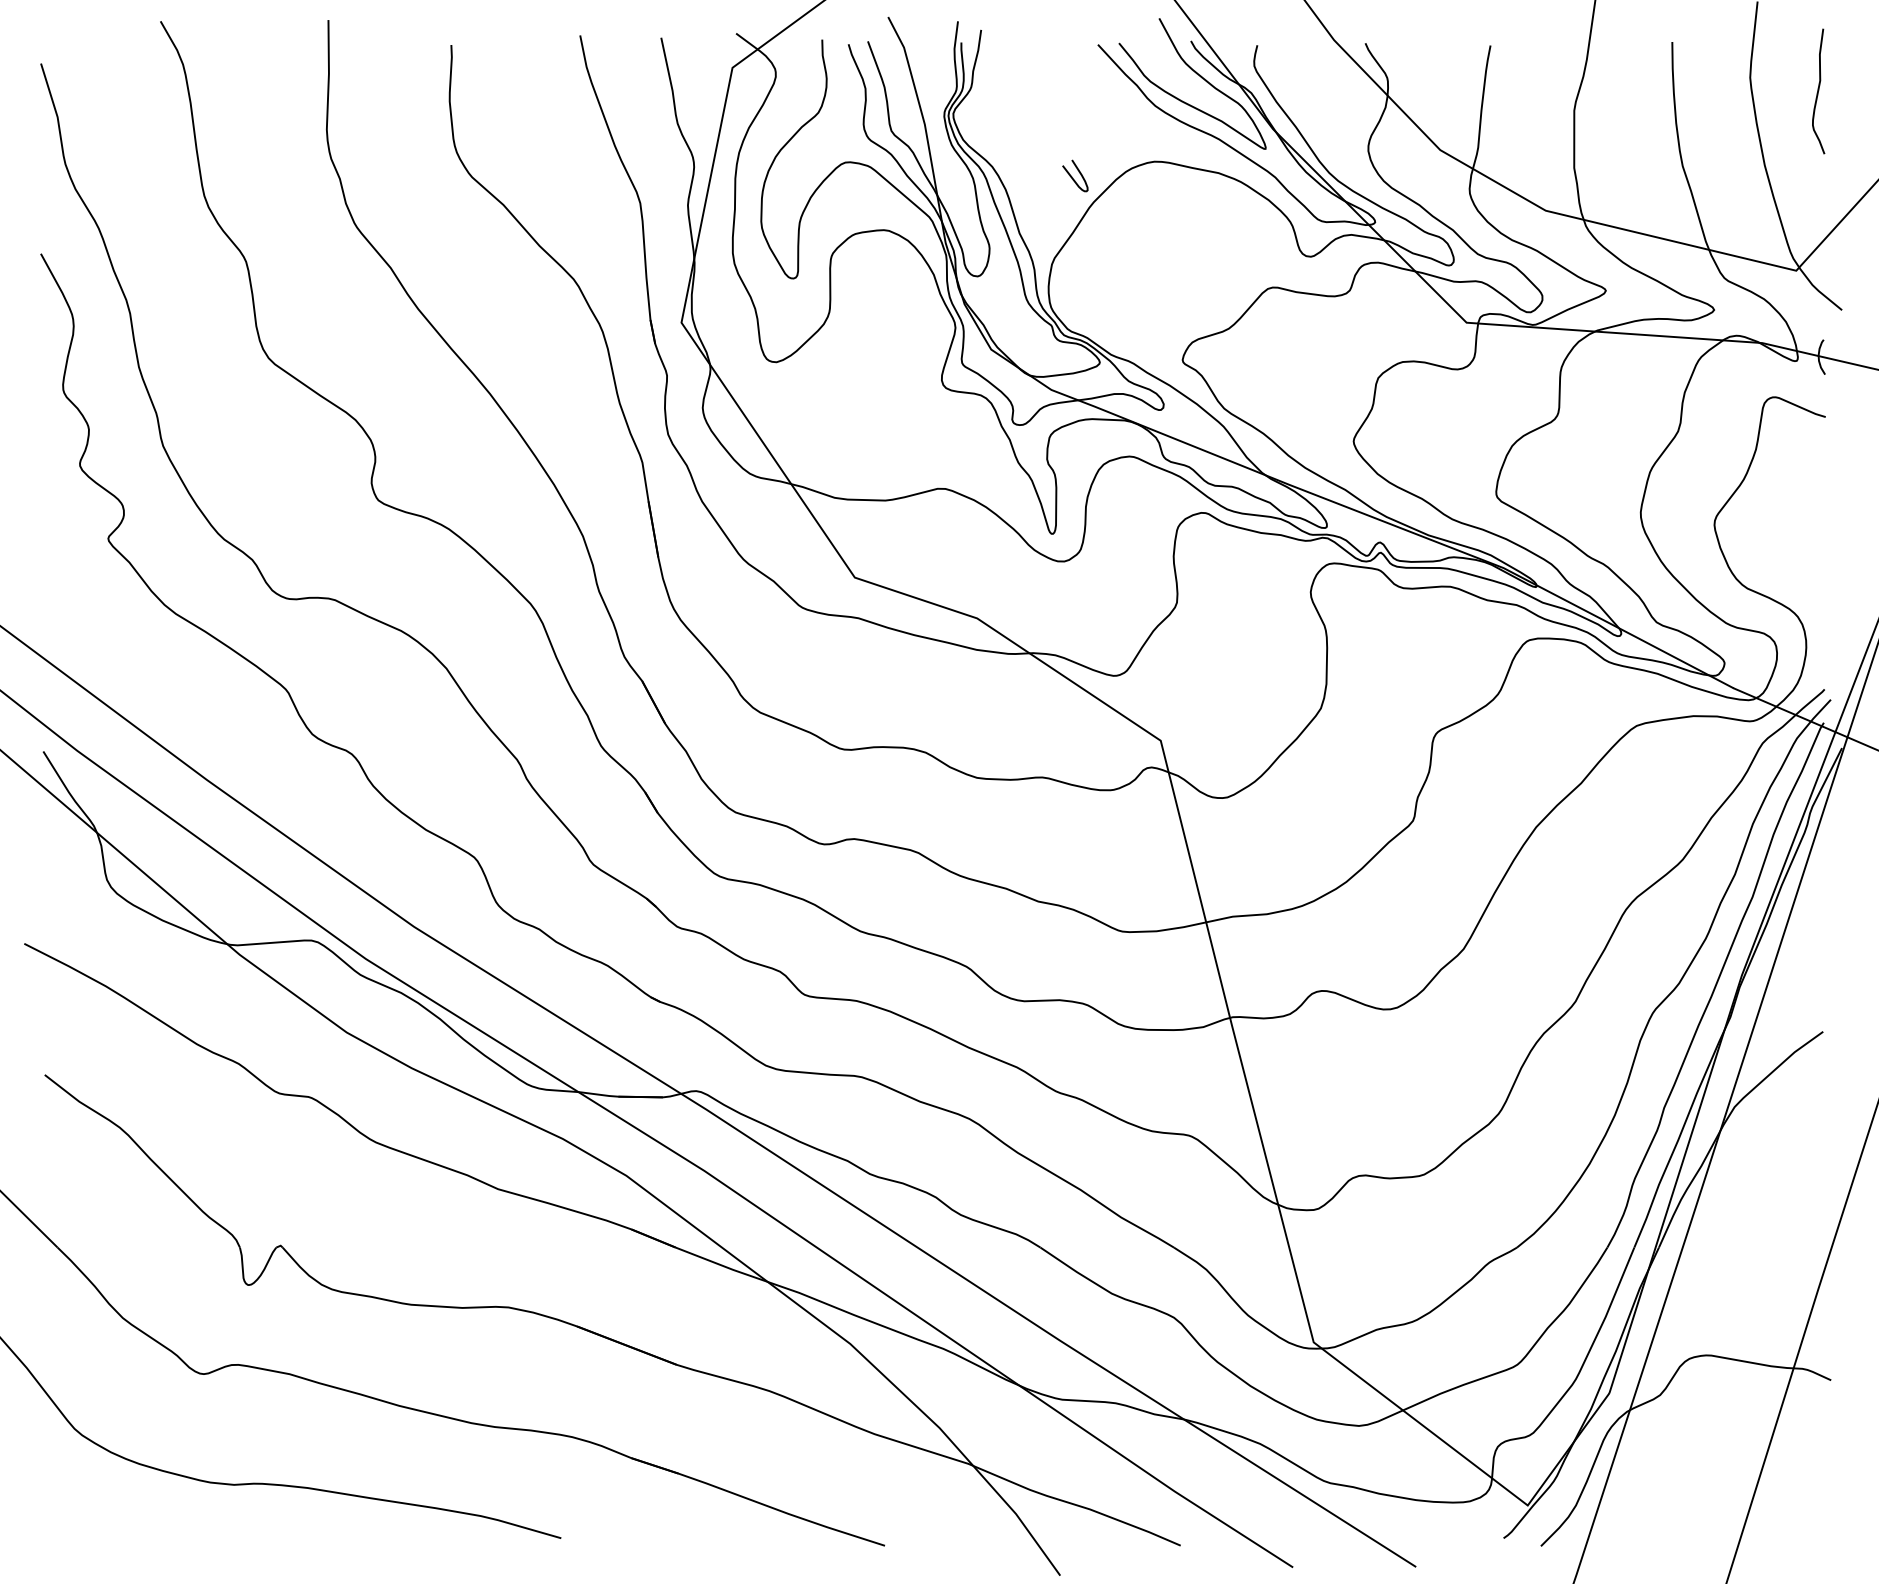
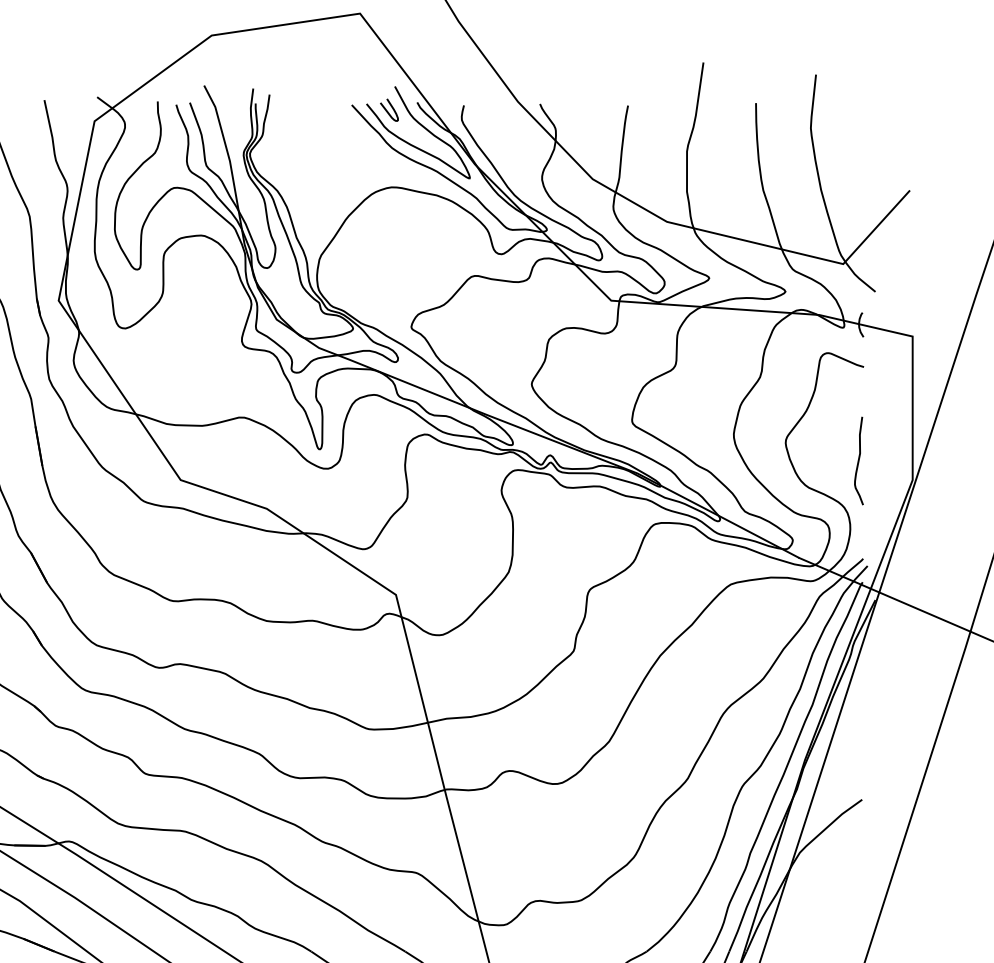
curve: (1818, 91) -> (858, 460), moved
curve: (1072, 176) -> (387, 110), moved

